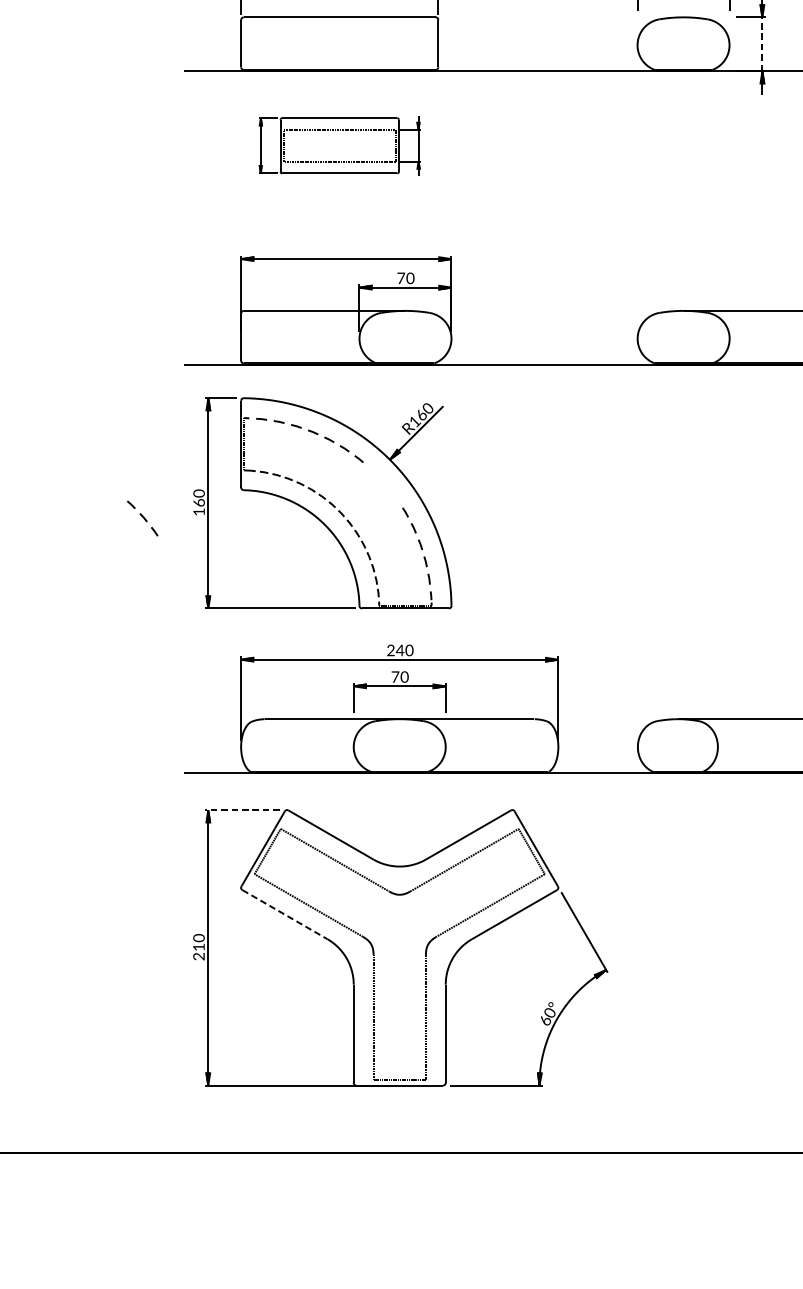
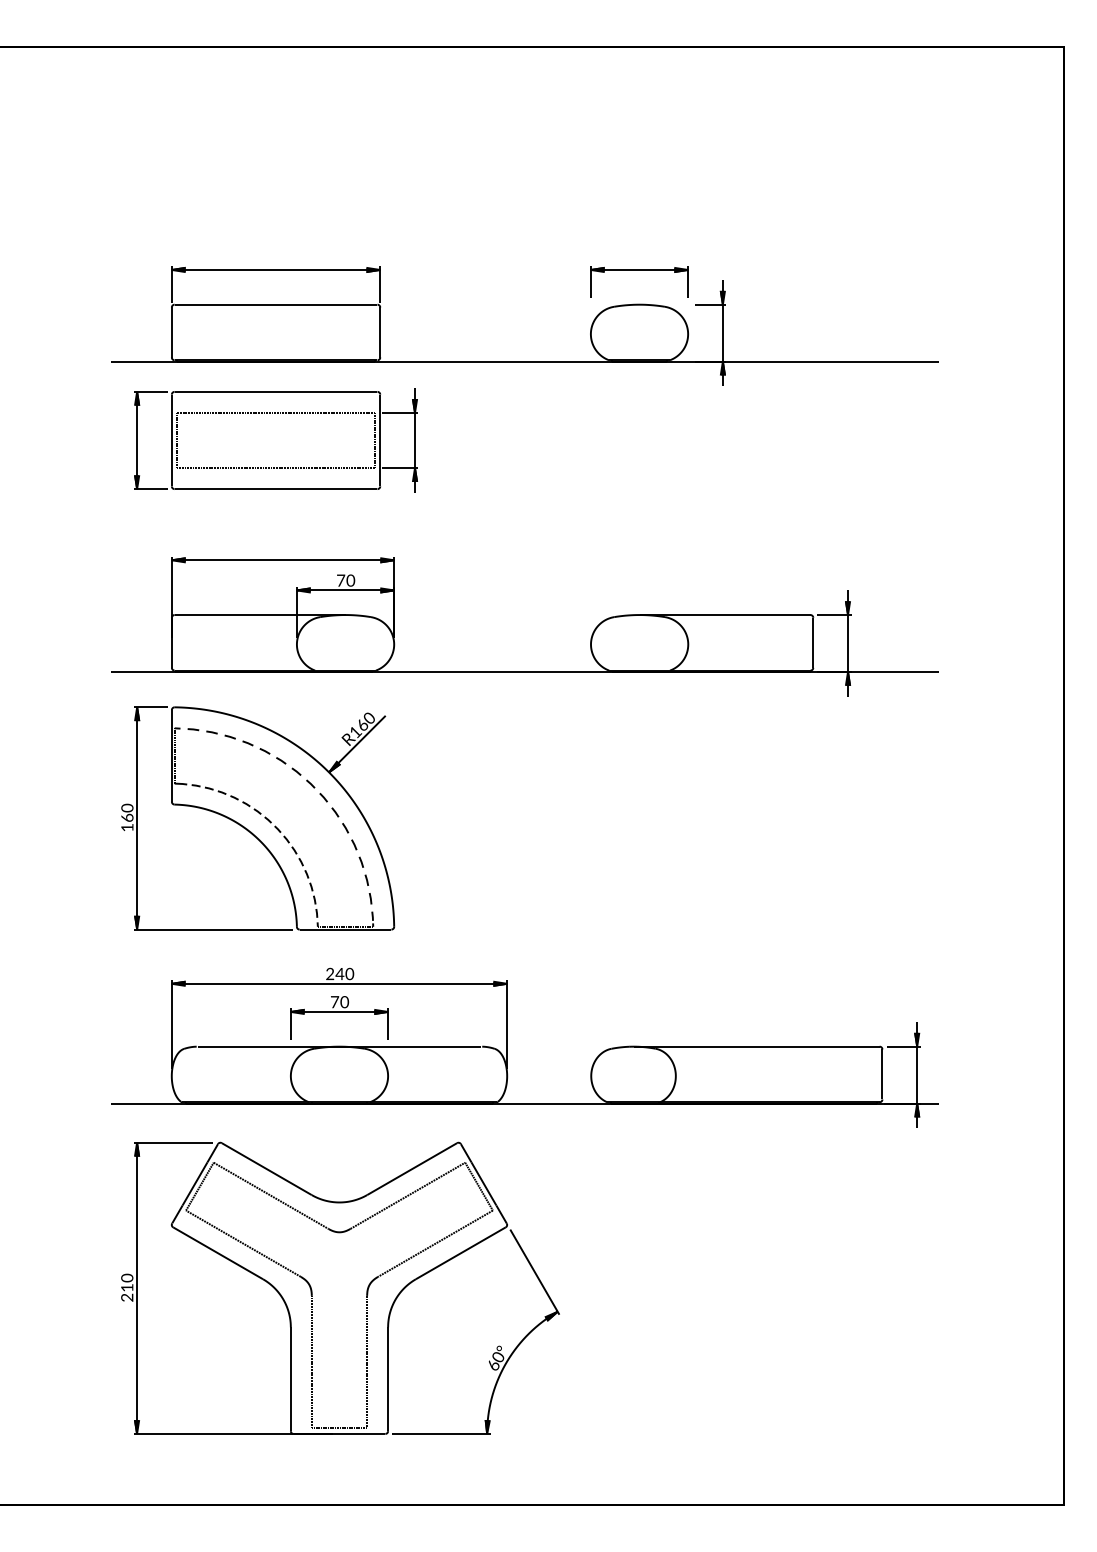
line: (762, 43) -> (722, 332), dashed -> solid
part: (339, 145) -> (275, 440), size x1.67
part: (142, 518) -> (322, 798), moved
line: (242, 809) -> (173, 1142), dashed -> solid
line: (285, 914) -> (218, 1253), dashed -> solid

